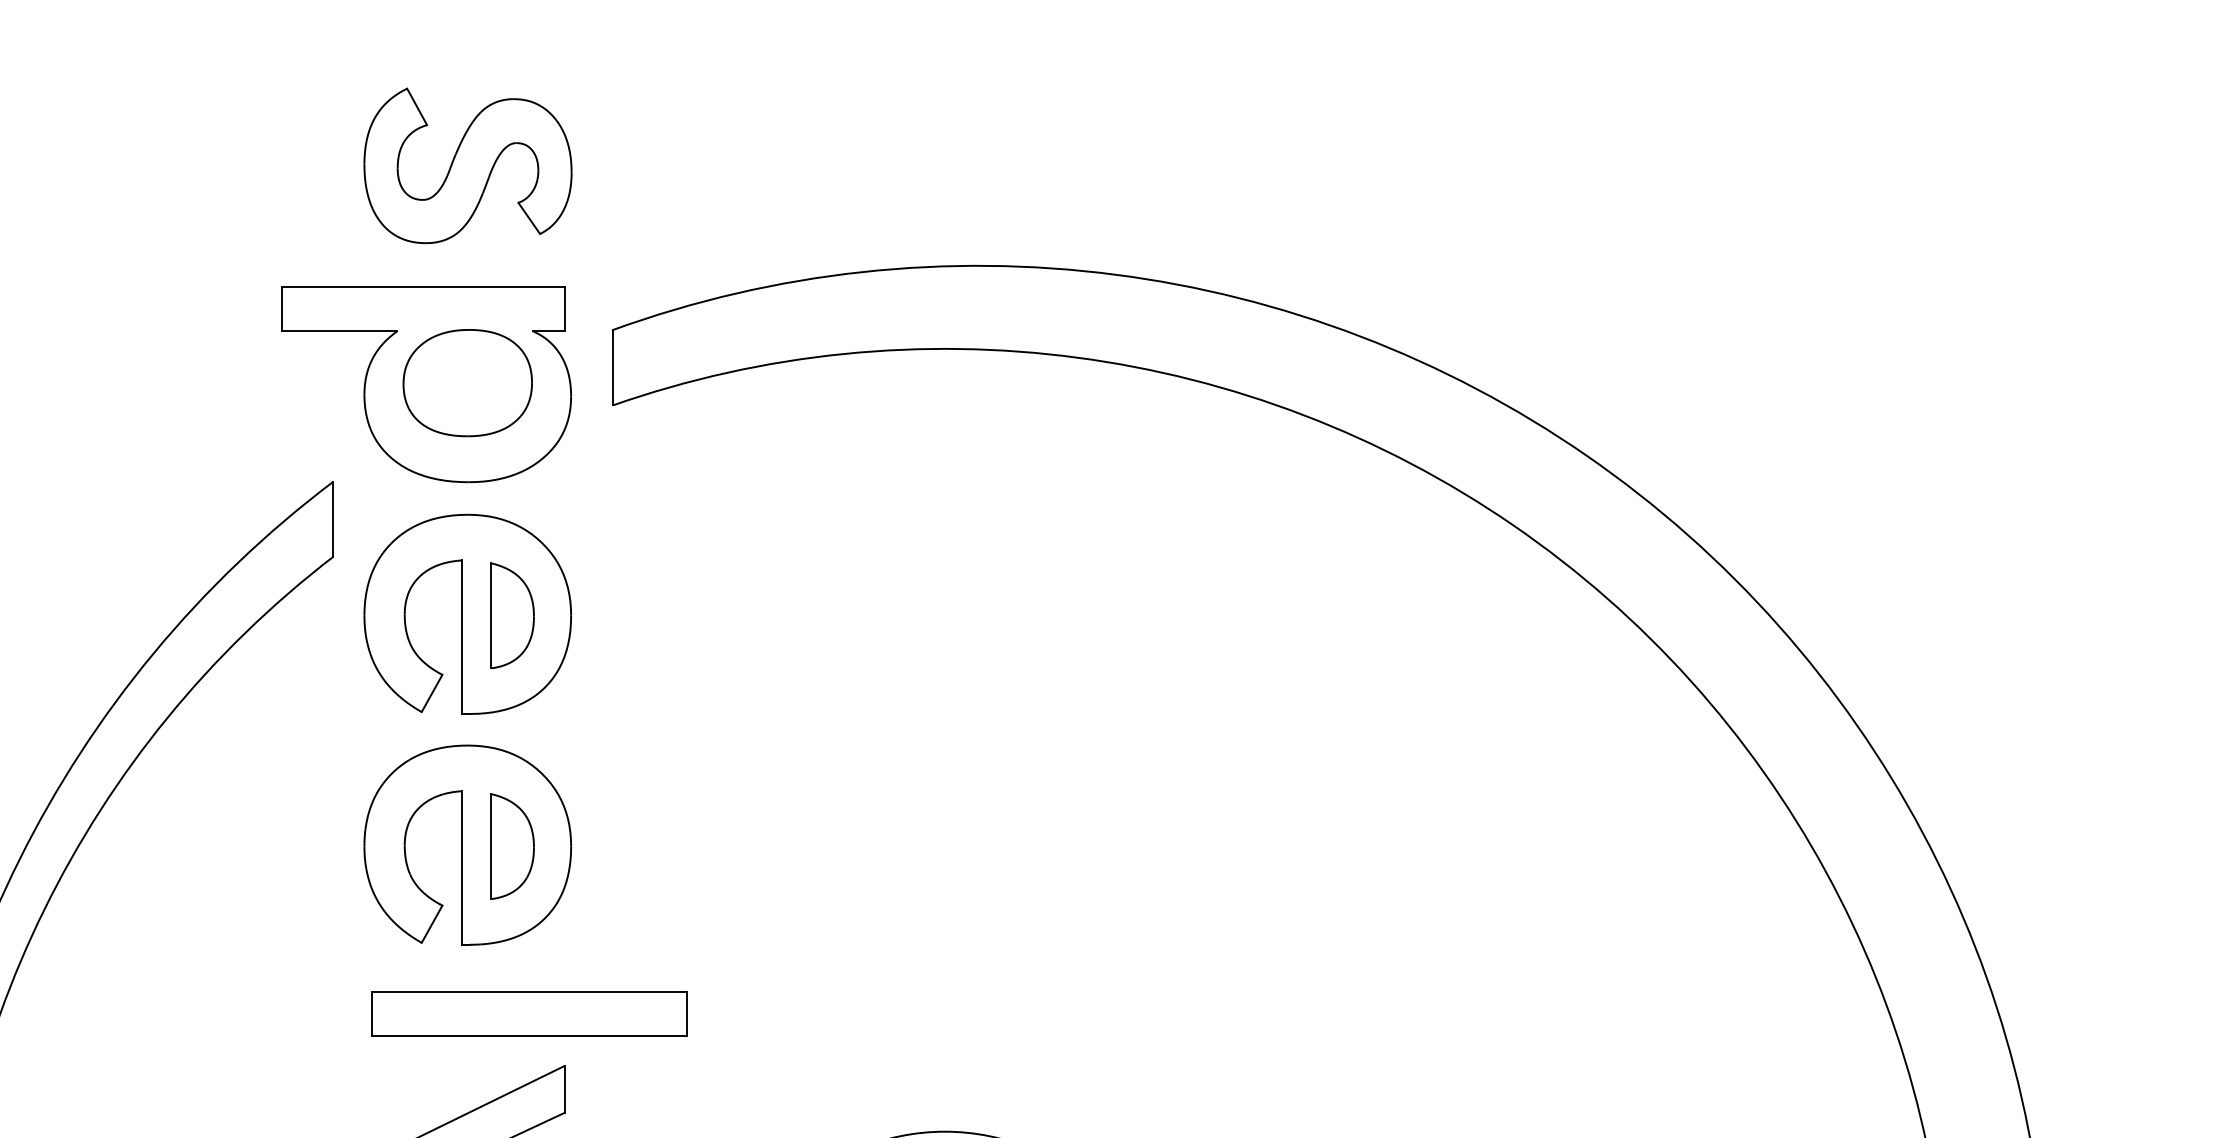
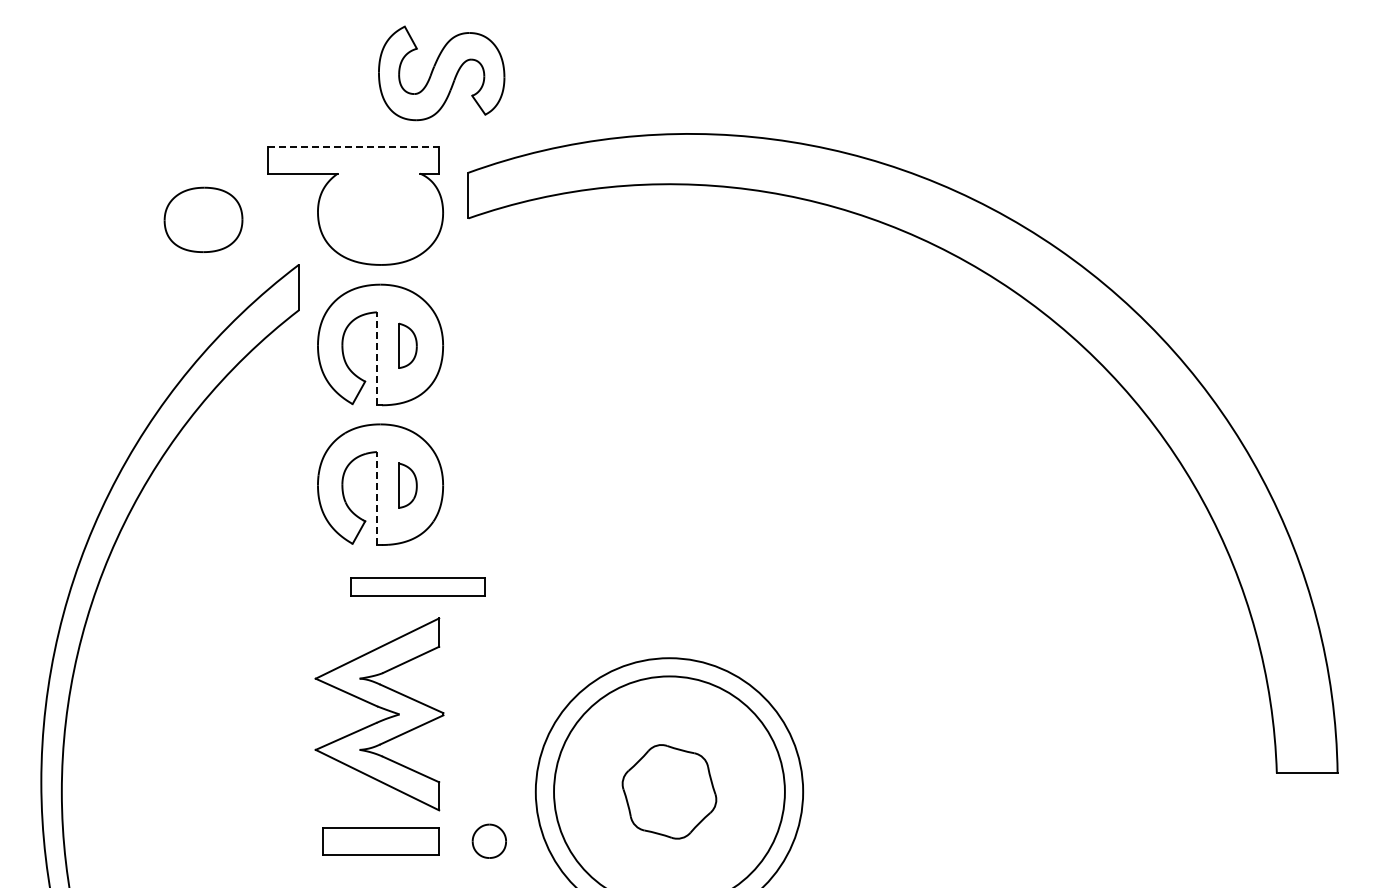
part: (467, 166) -> (441, 73), moved
line: (423, 288) -> (353, 147), solid -> dashed
part: (467, 382) -> (203, 219), moved
part: (512, 615) -> (407, 345), size x0.7
line: (461, 636) -> (376, 358), solid -> dashed
part: (512, 846) -> (407, 485), size x0.7
line: (461, 867) -> (376, 498), solid -> dashed
part: (528, 1013) -> (417, 586), size x0.7

